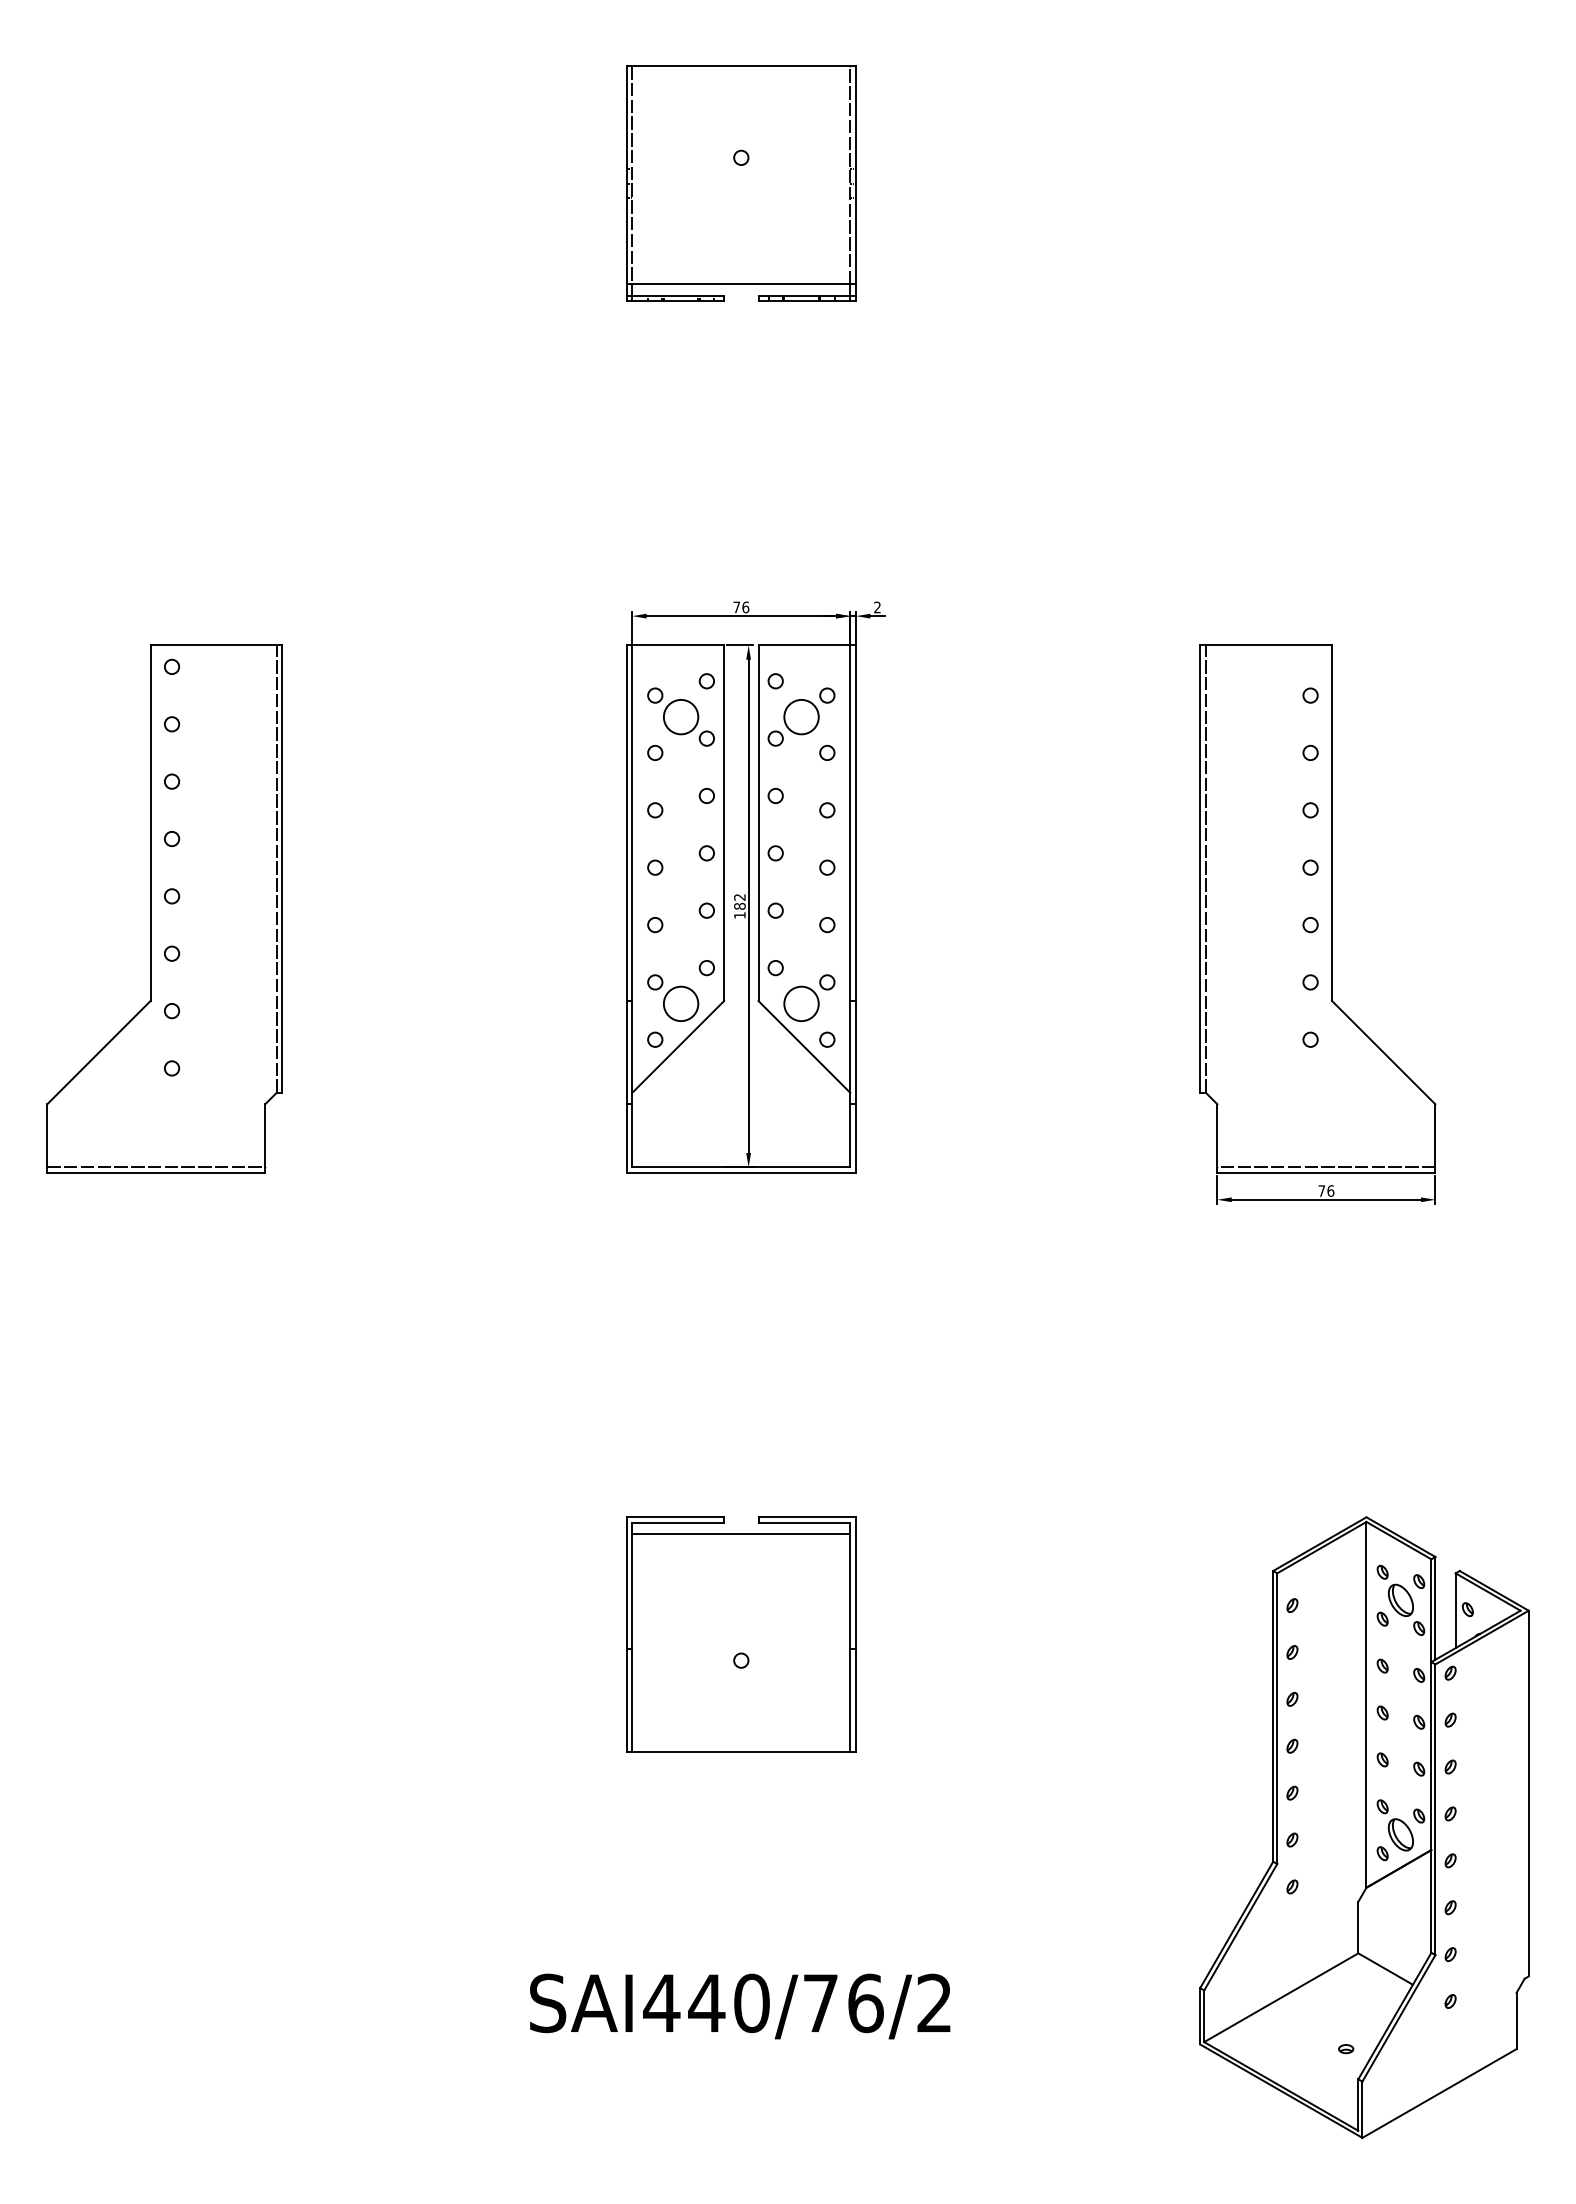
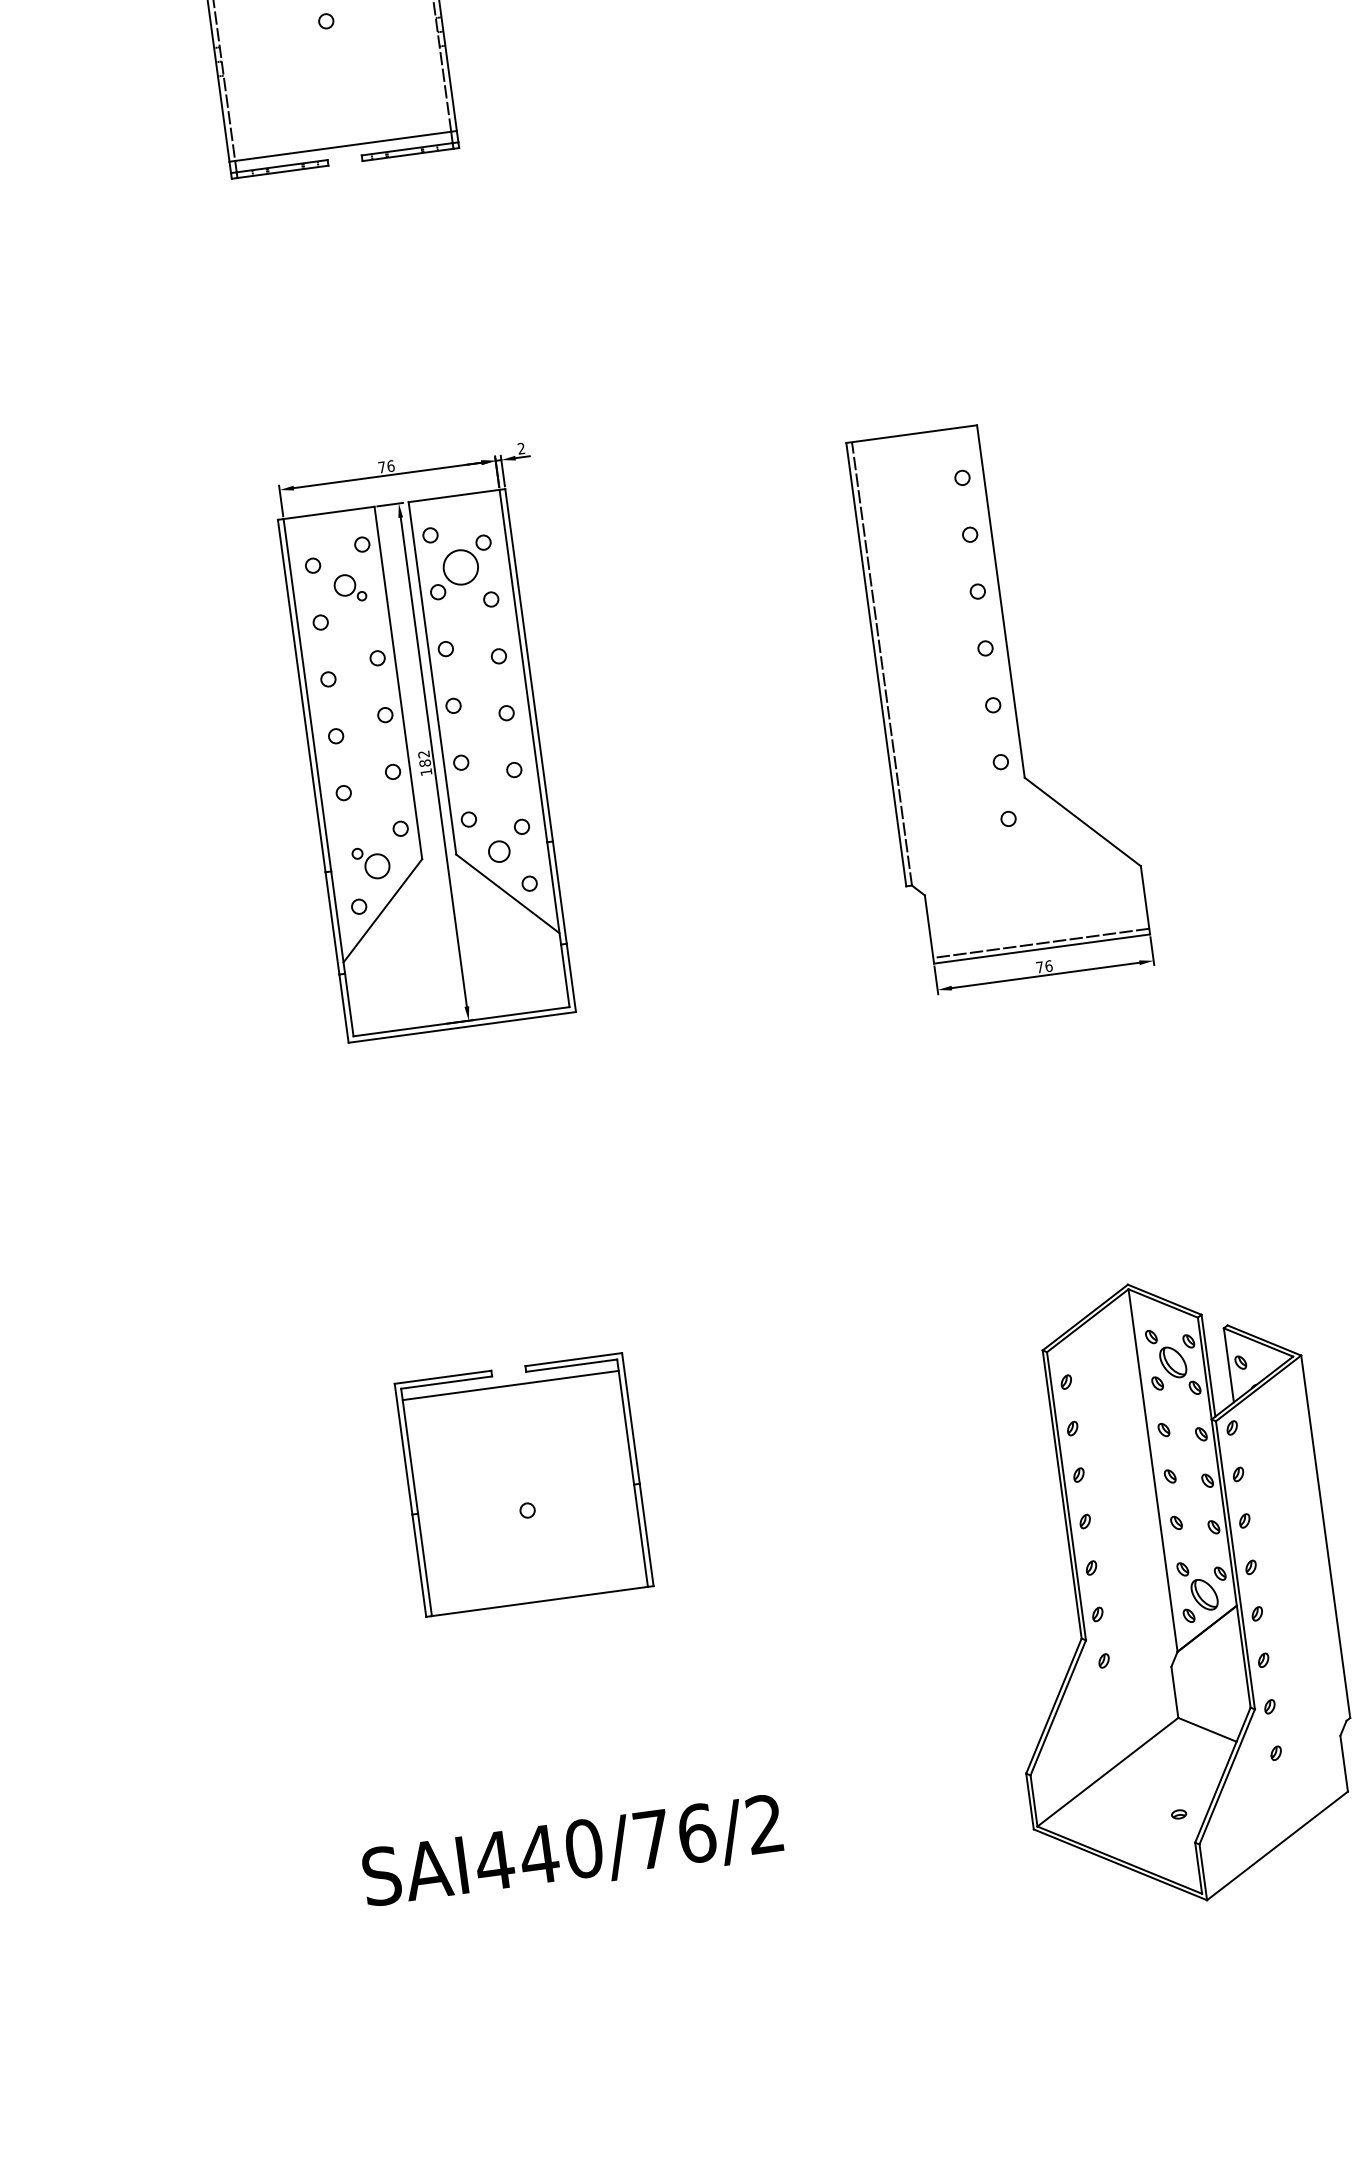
part: (688, 722) -> (349, 587), size x0.6
part: (673, 997) -> (371, 862), size x0.7
circle: (801, 1003) -> (499, 851), size x0.6

